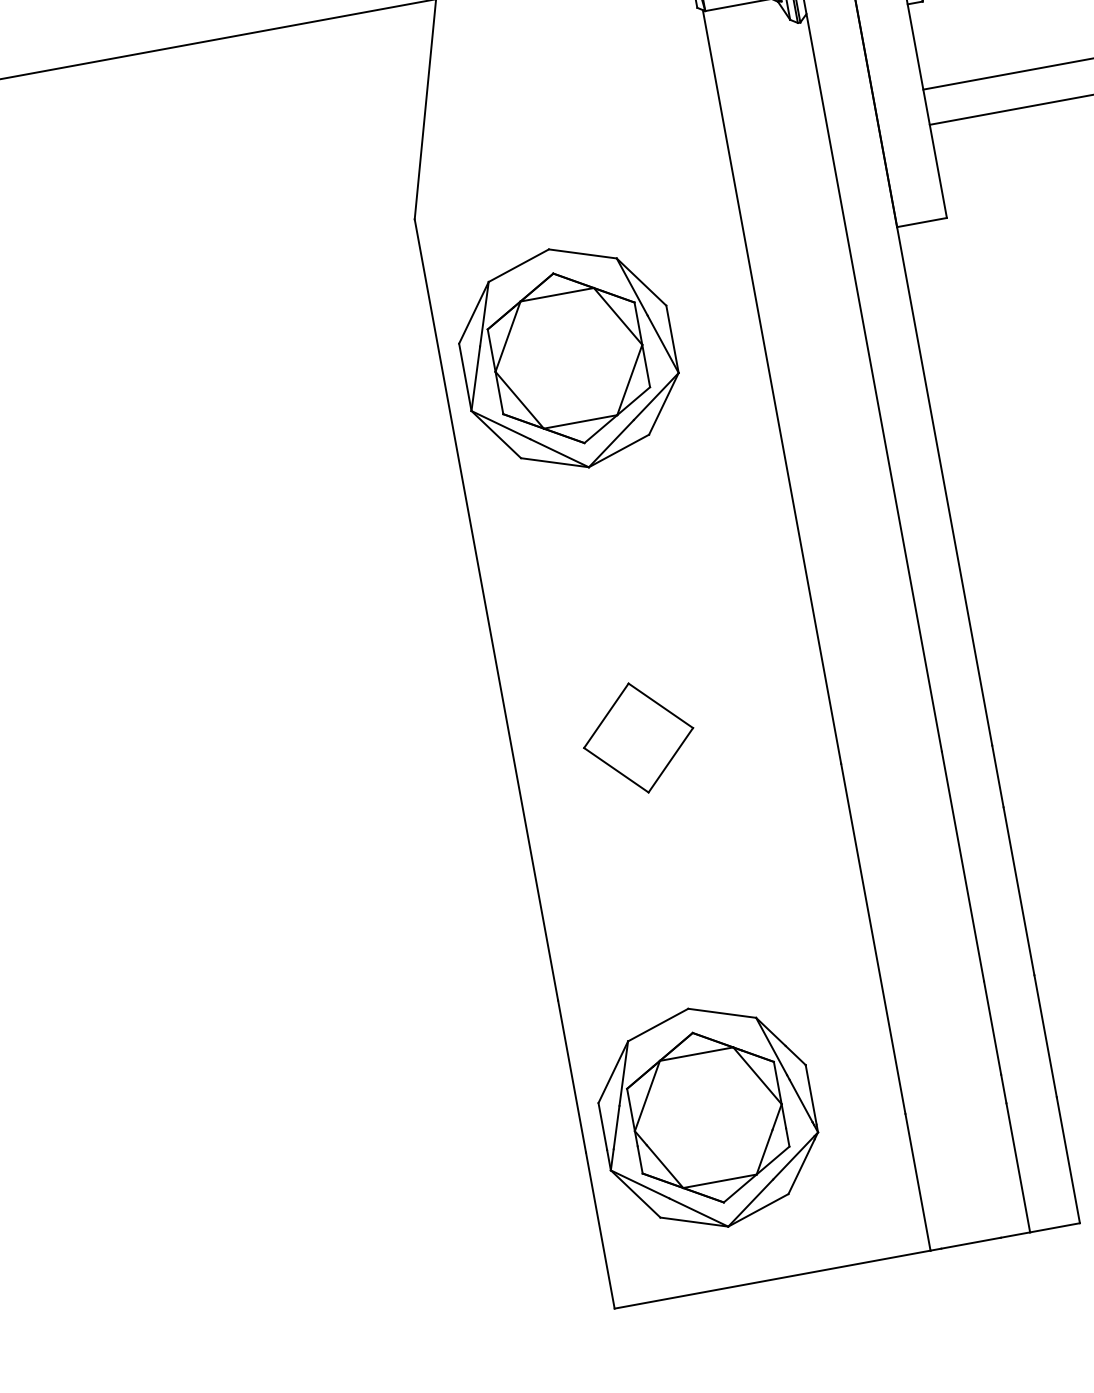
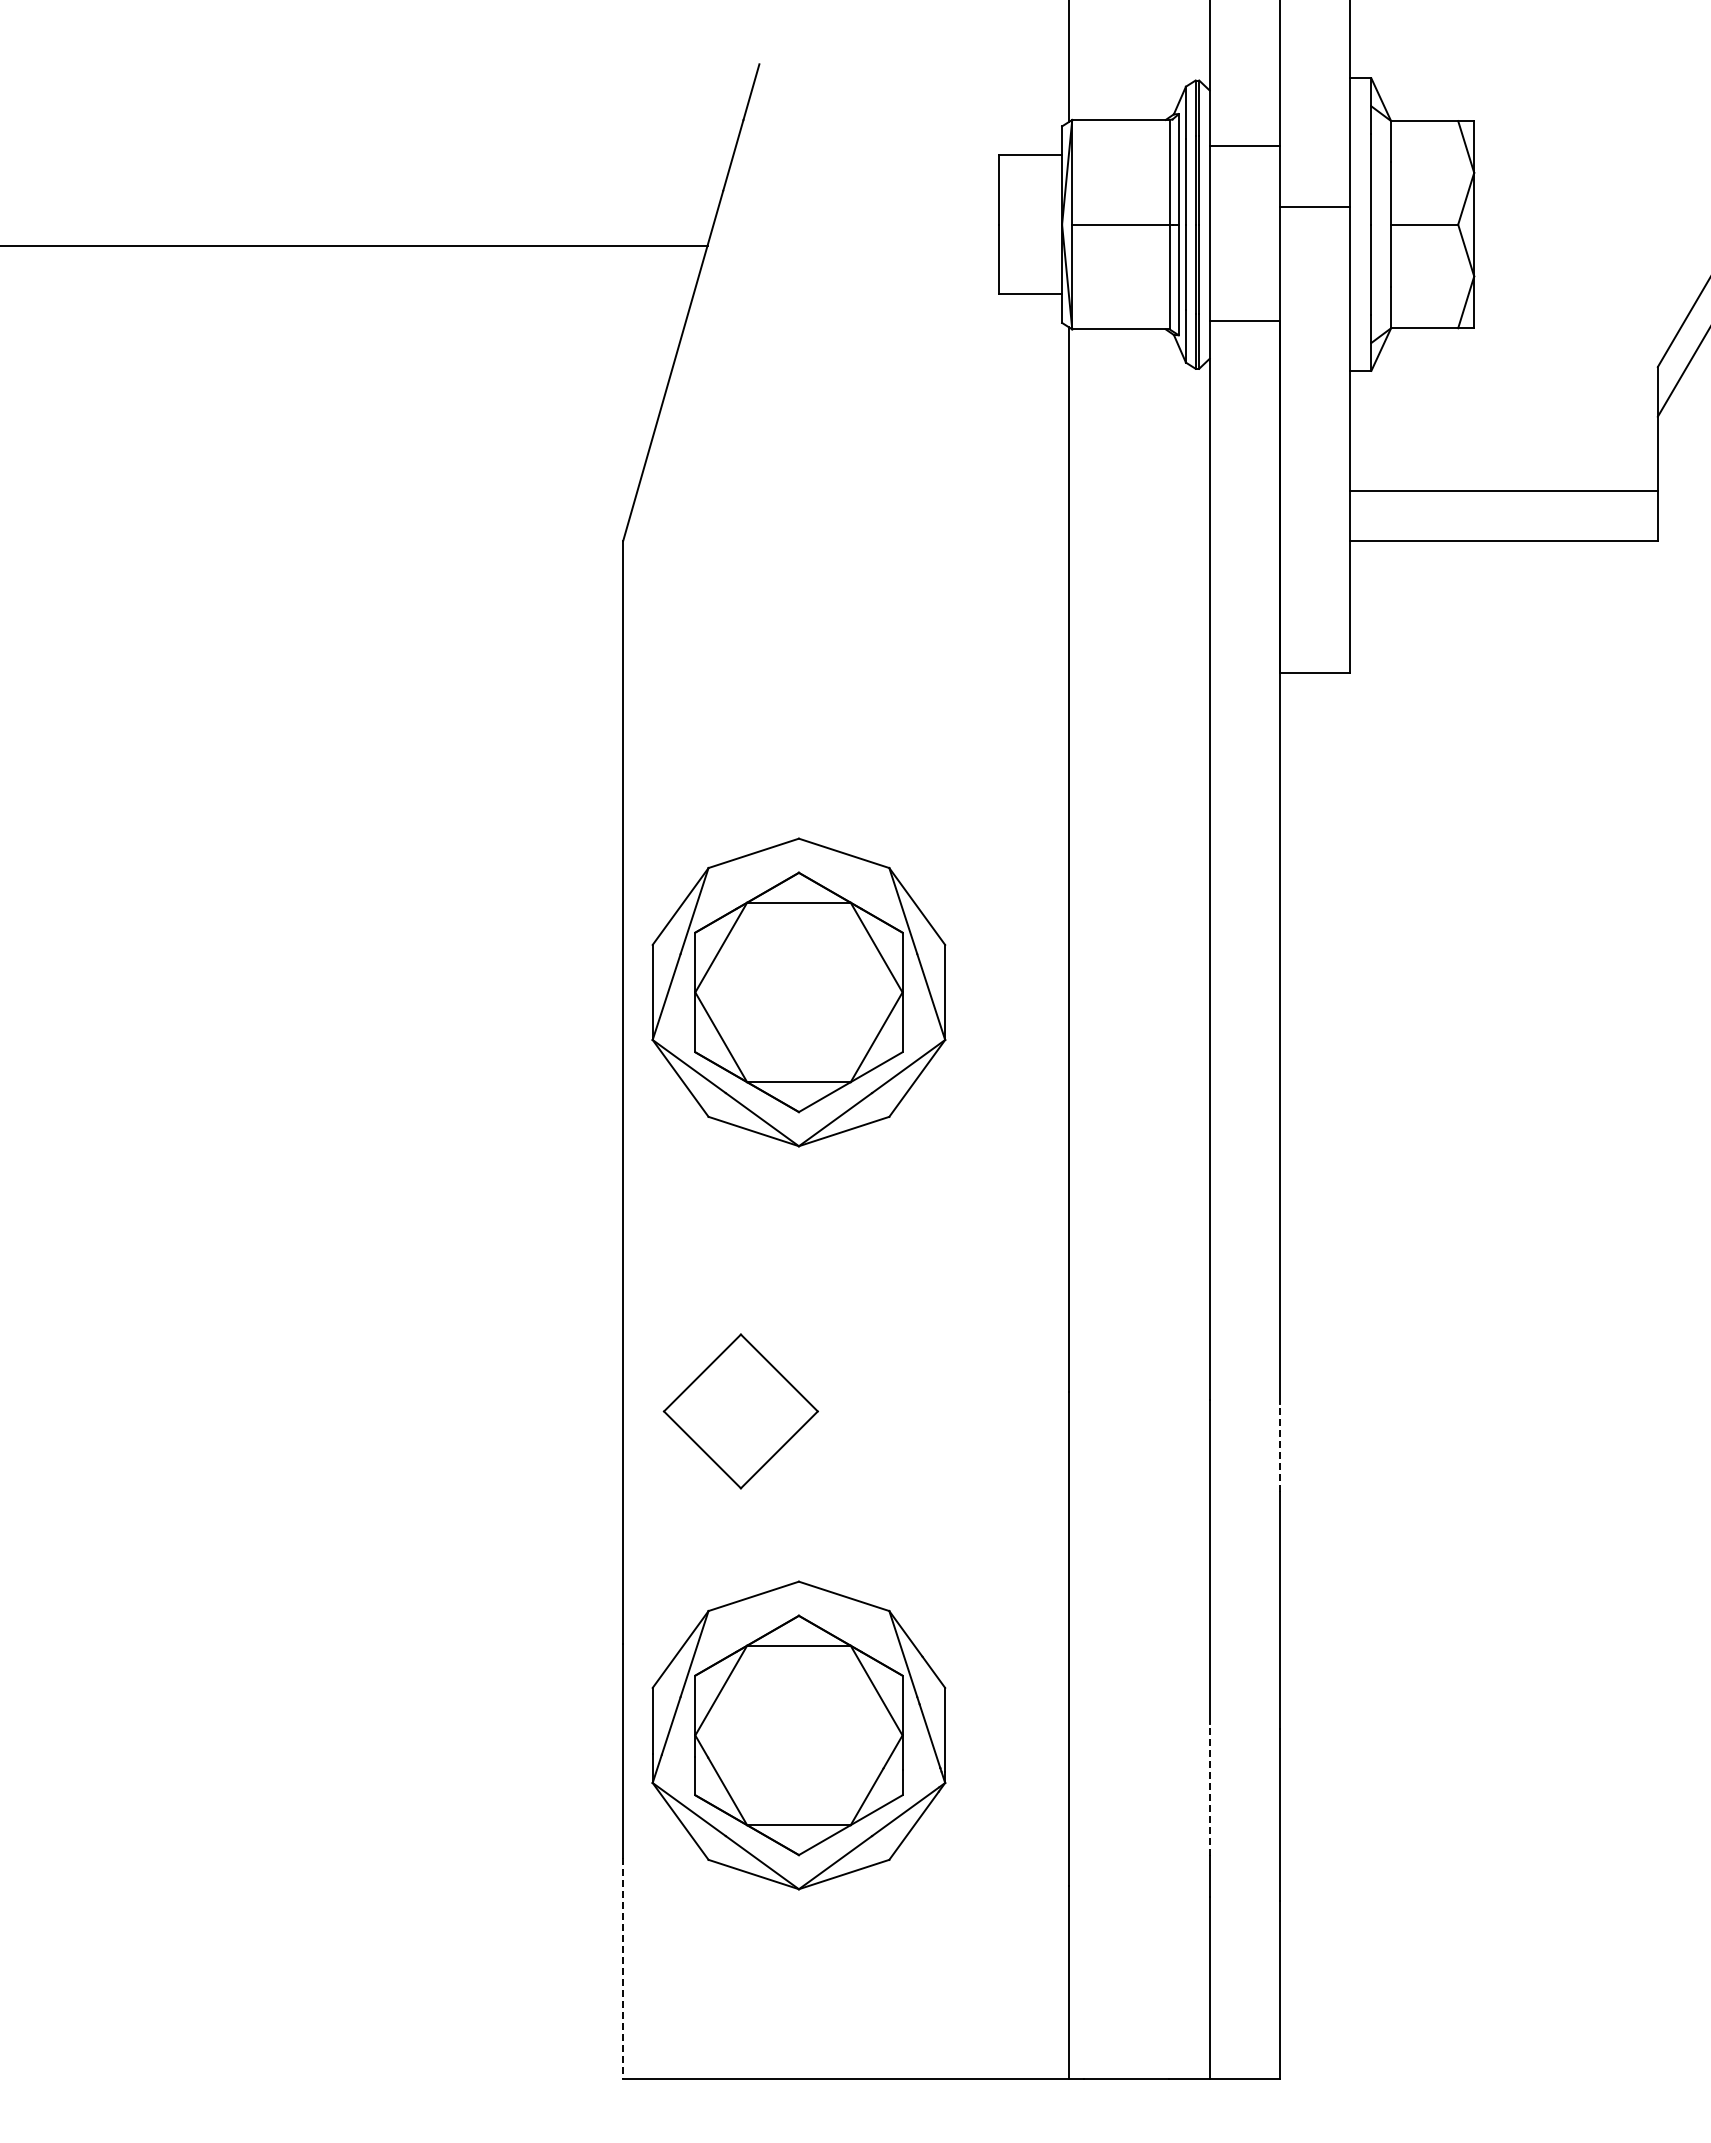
part: (568, 358) -> (798, 992), moved
part: (638, 738) -> (740, 1411), moved
line: (998, 776) -> (1280, 1448), solid -> dashed
line: (992, 1028) -> (1209, 1790), solid -> dashed
part: (707, 1117) -> (798, 1735), moved
line: (600, 1231) -> (623, 1969), solid -> dashed

